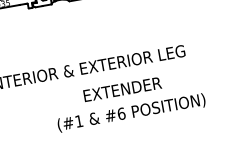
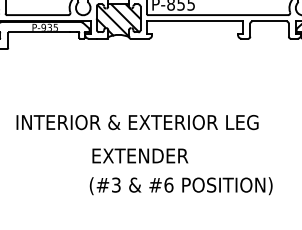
text: (122, 89) -> (140, 155), moved
text: (79, 120) -> (116, 184), (#1 -> (#3

